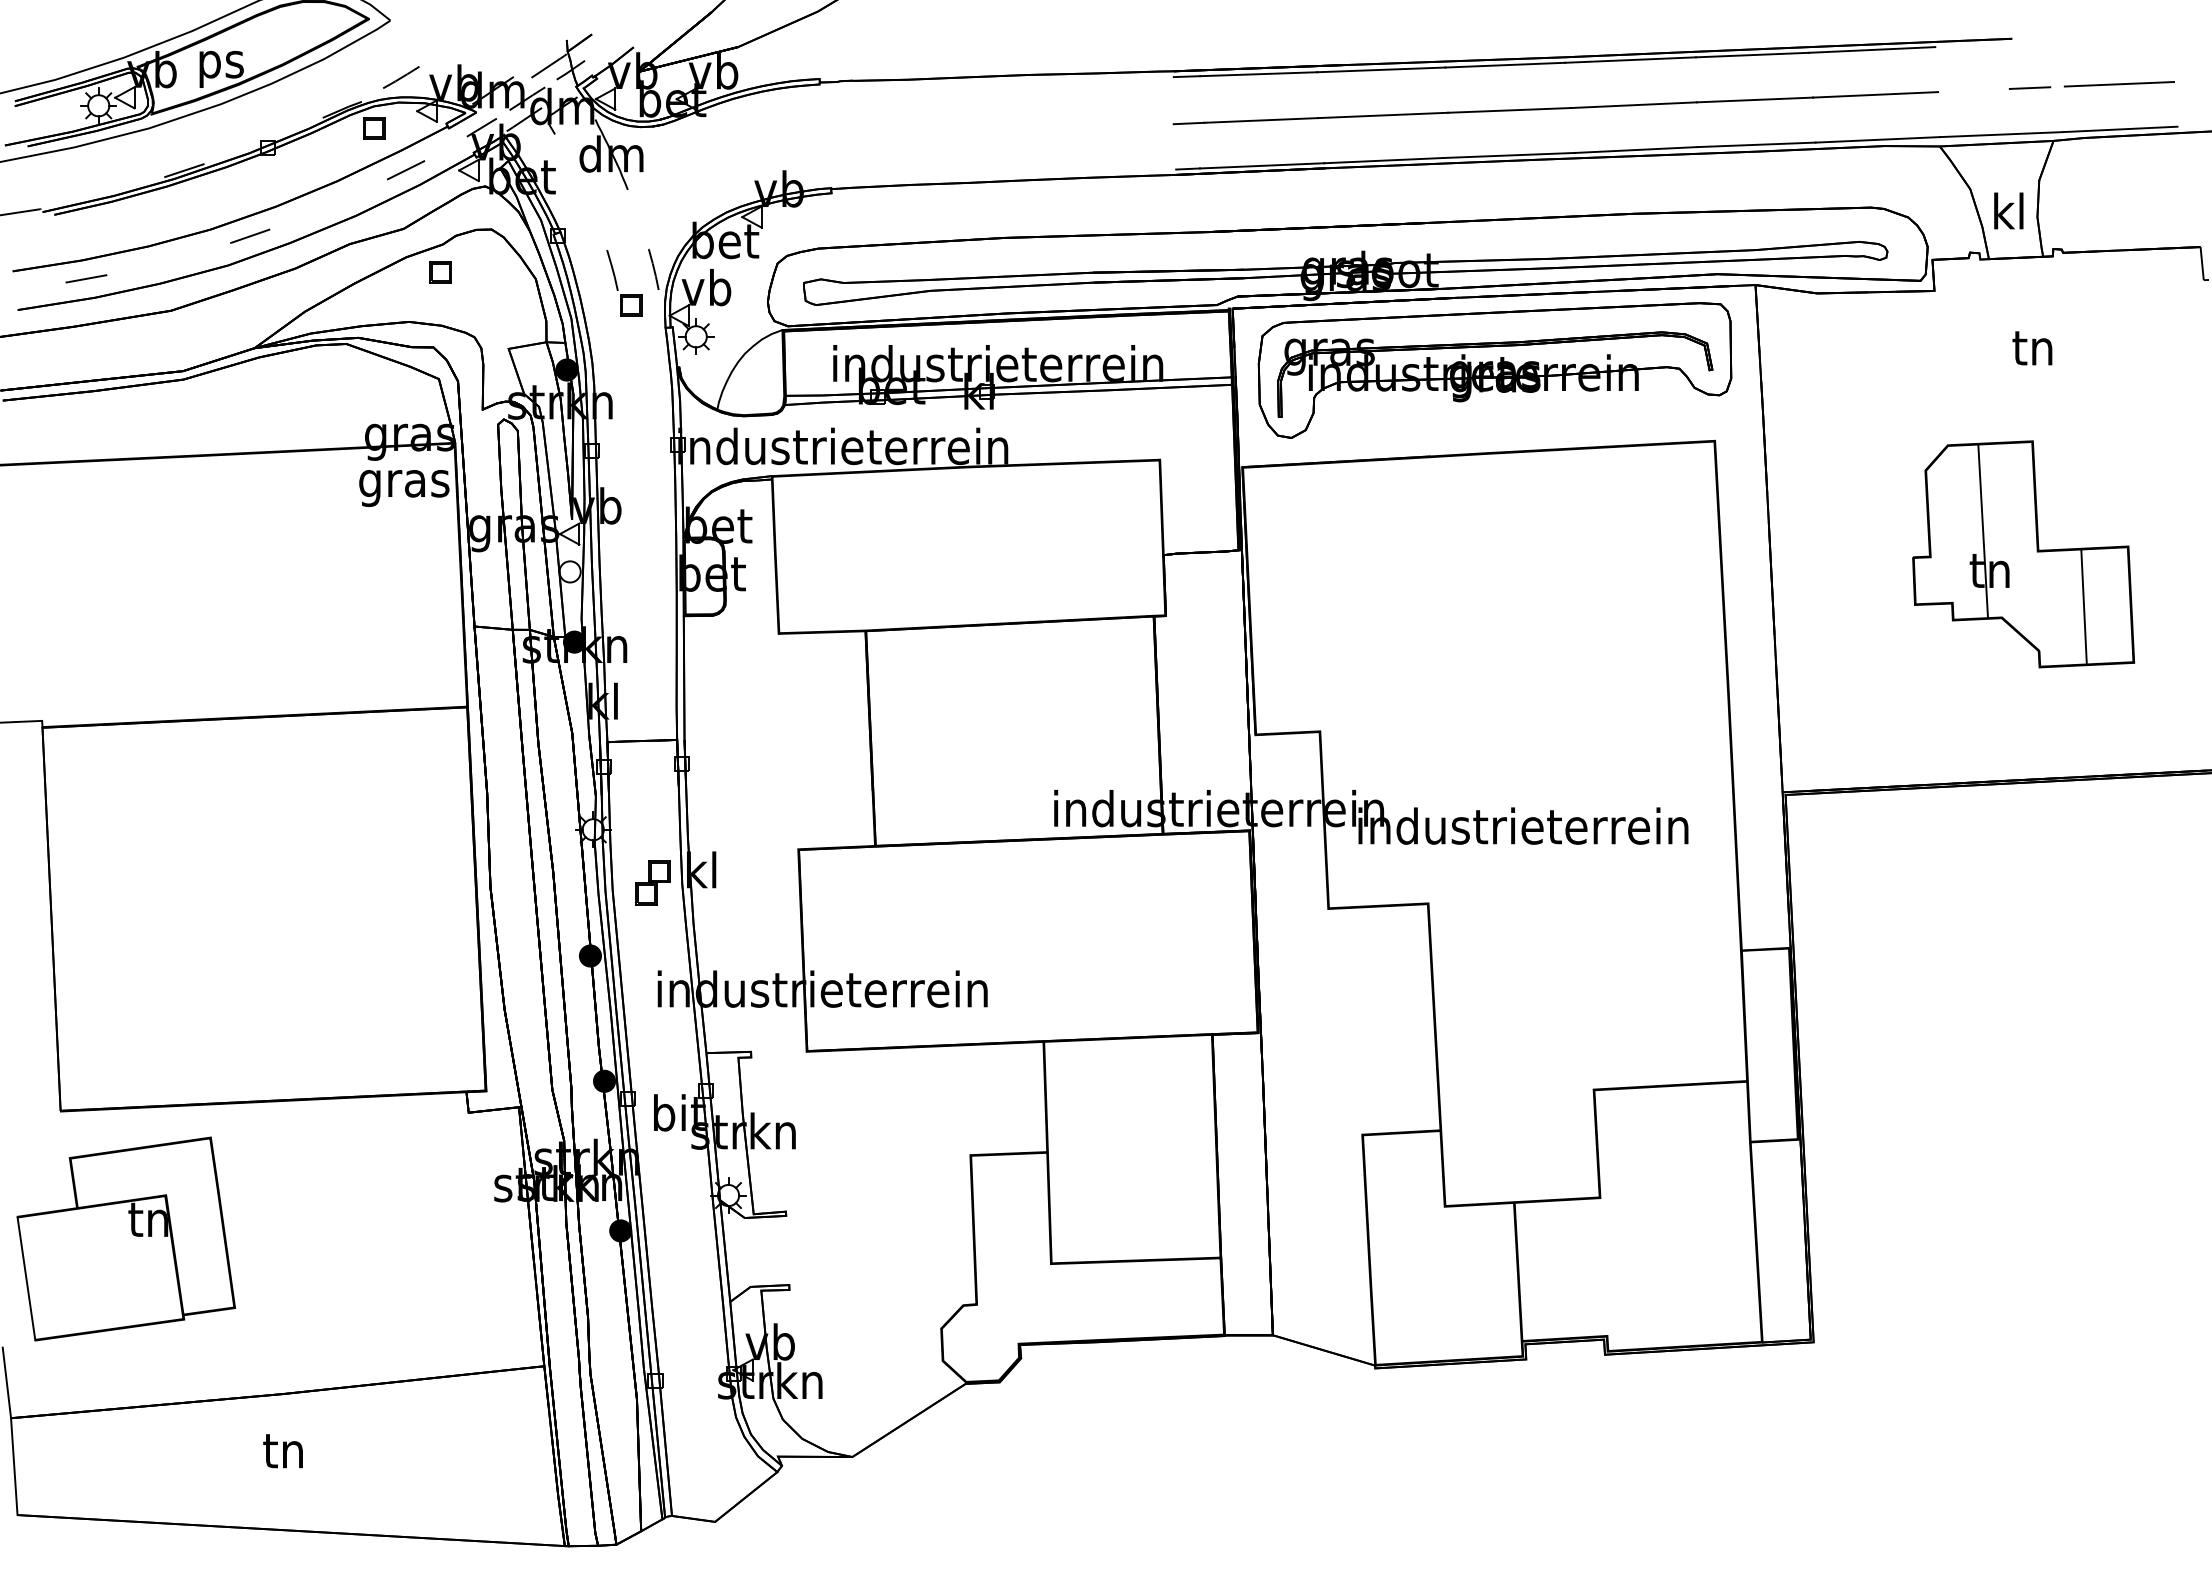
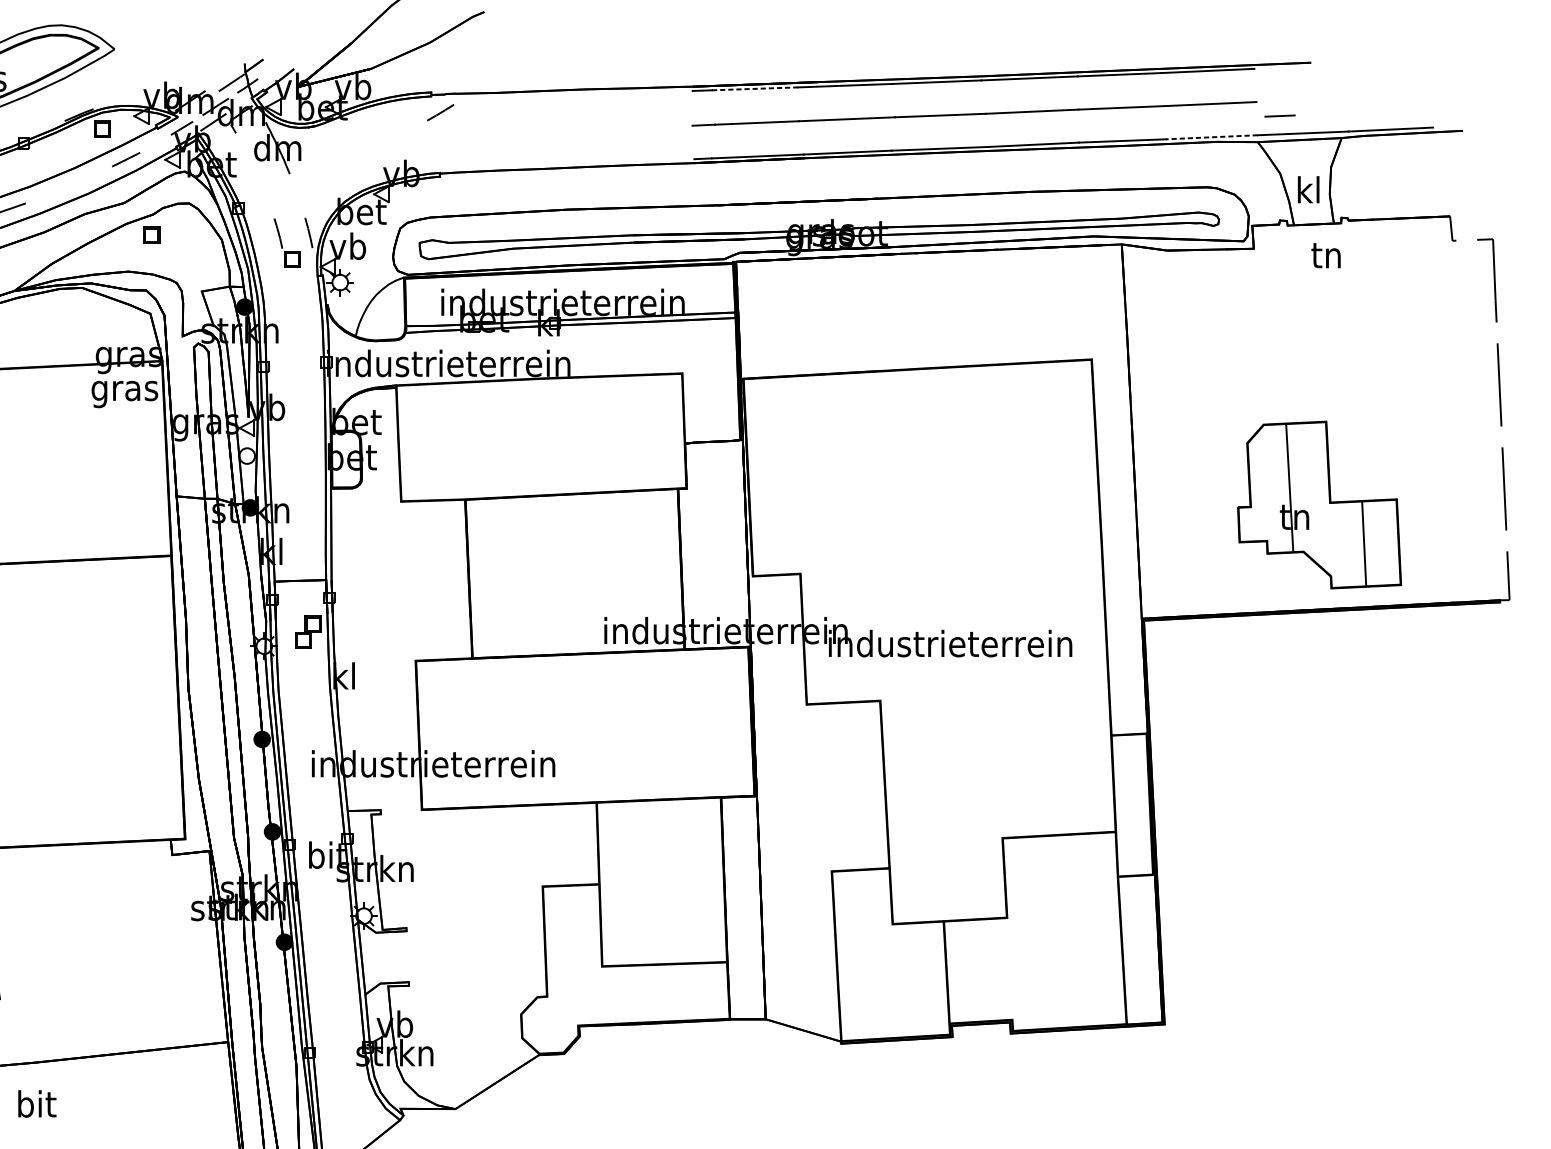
line: (1258, 74) -> (755, 89), solid -> dashed
line: (401, 77) -> (440, 112), moved
line: (2119, 84) -> (1390, 96), removed
line: (2030, 87) -> (1280, 115), moved
line: (1877, 139) -> (1211, 137), solid -> dashed
text: (2032, 348) -> (1326, 255), moved
part: (1494, 370) -> (929, 307), removed
part: (2023, 554) -> (1319, 505), moved
part: (652, 882) -> (307, 632), moved
text: (285, 1449) -> (37, 1103), tn -> bit

